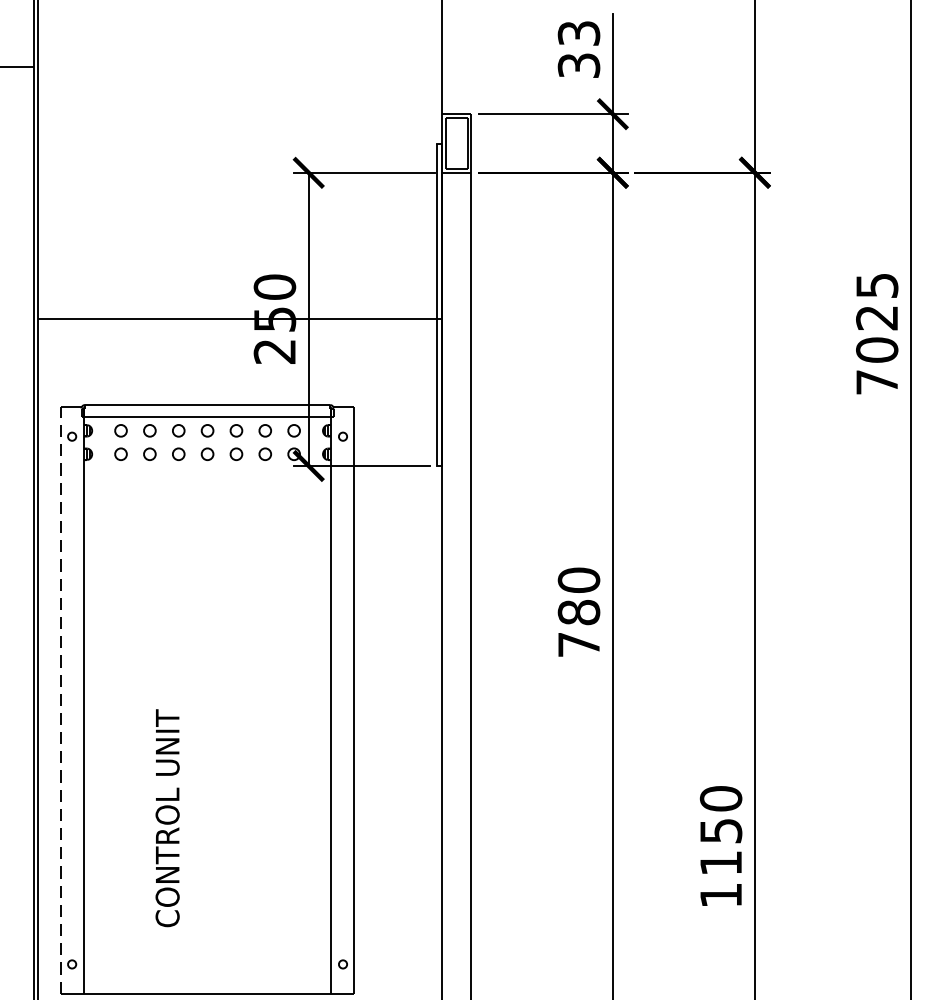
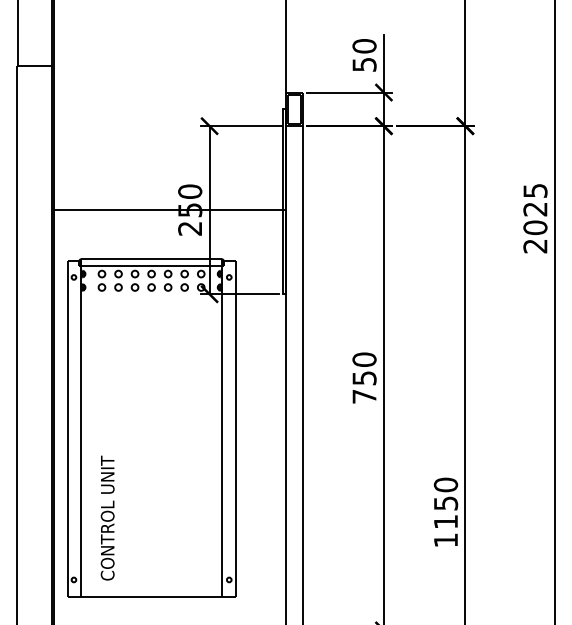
text: (578, 49) -> (364, 55), 33 -> 50
text: (877, 382) -> (535, 246), 7025 -> 2025
text: (578, 613) -> (364, 378), 780 -> 750
line: (60, 700) -> (67, 428), dashed -> solid
text: (167, 817) -> (107, 517), moved

